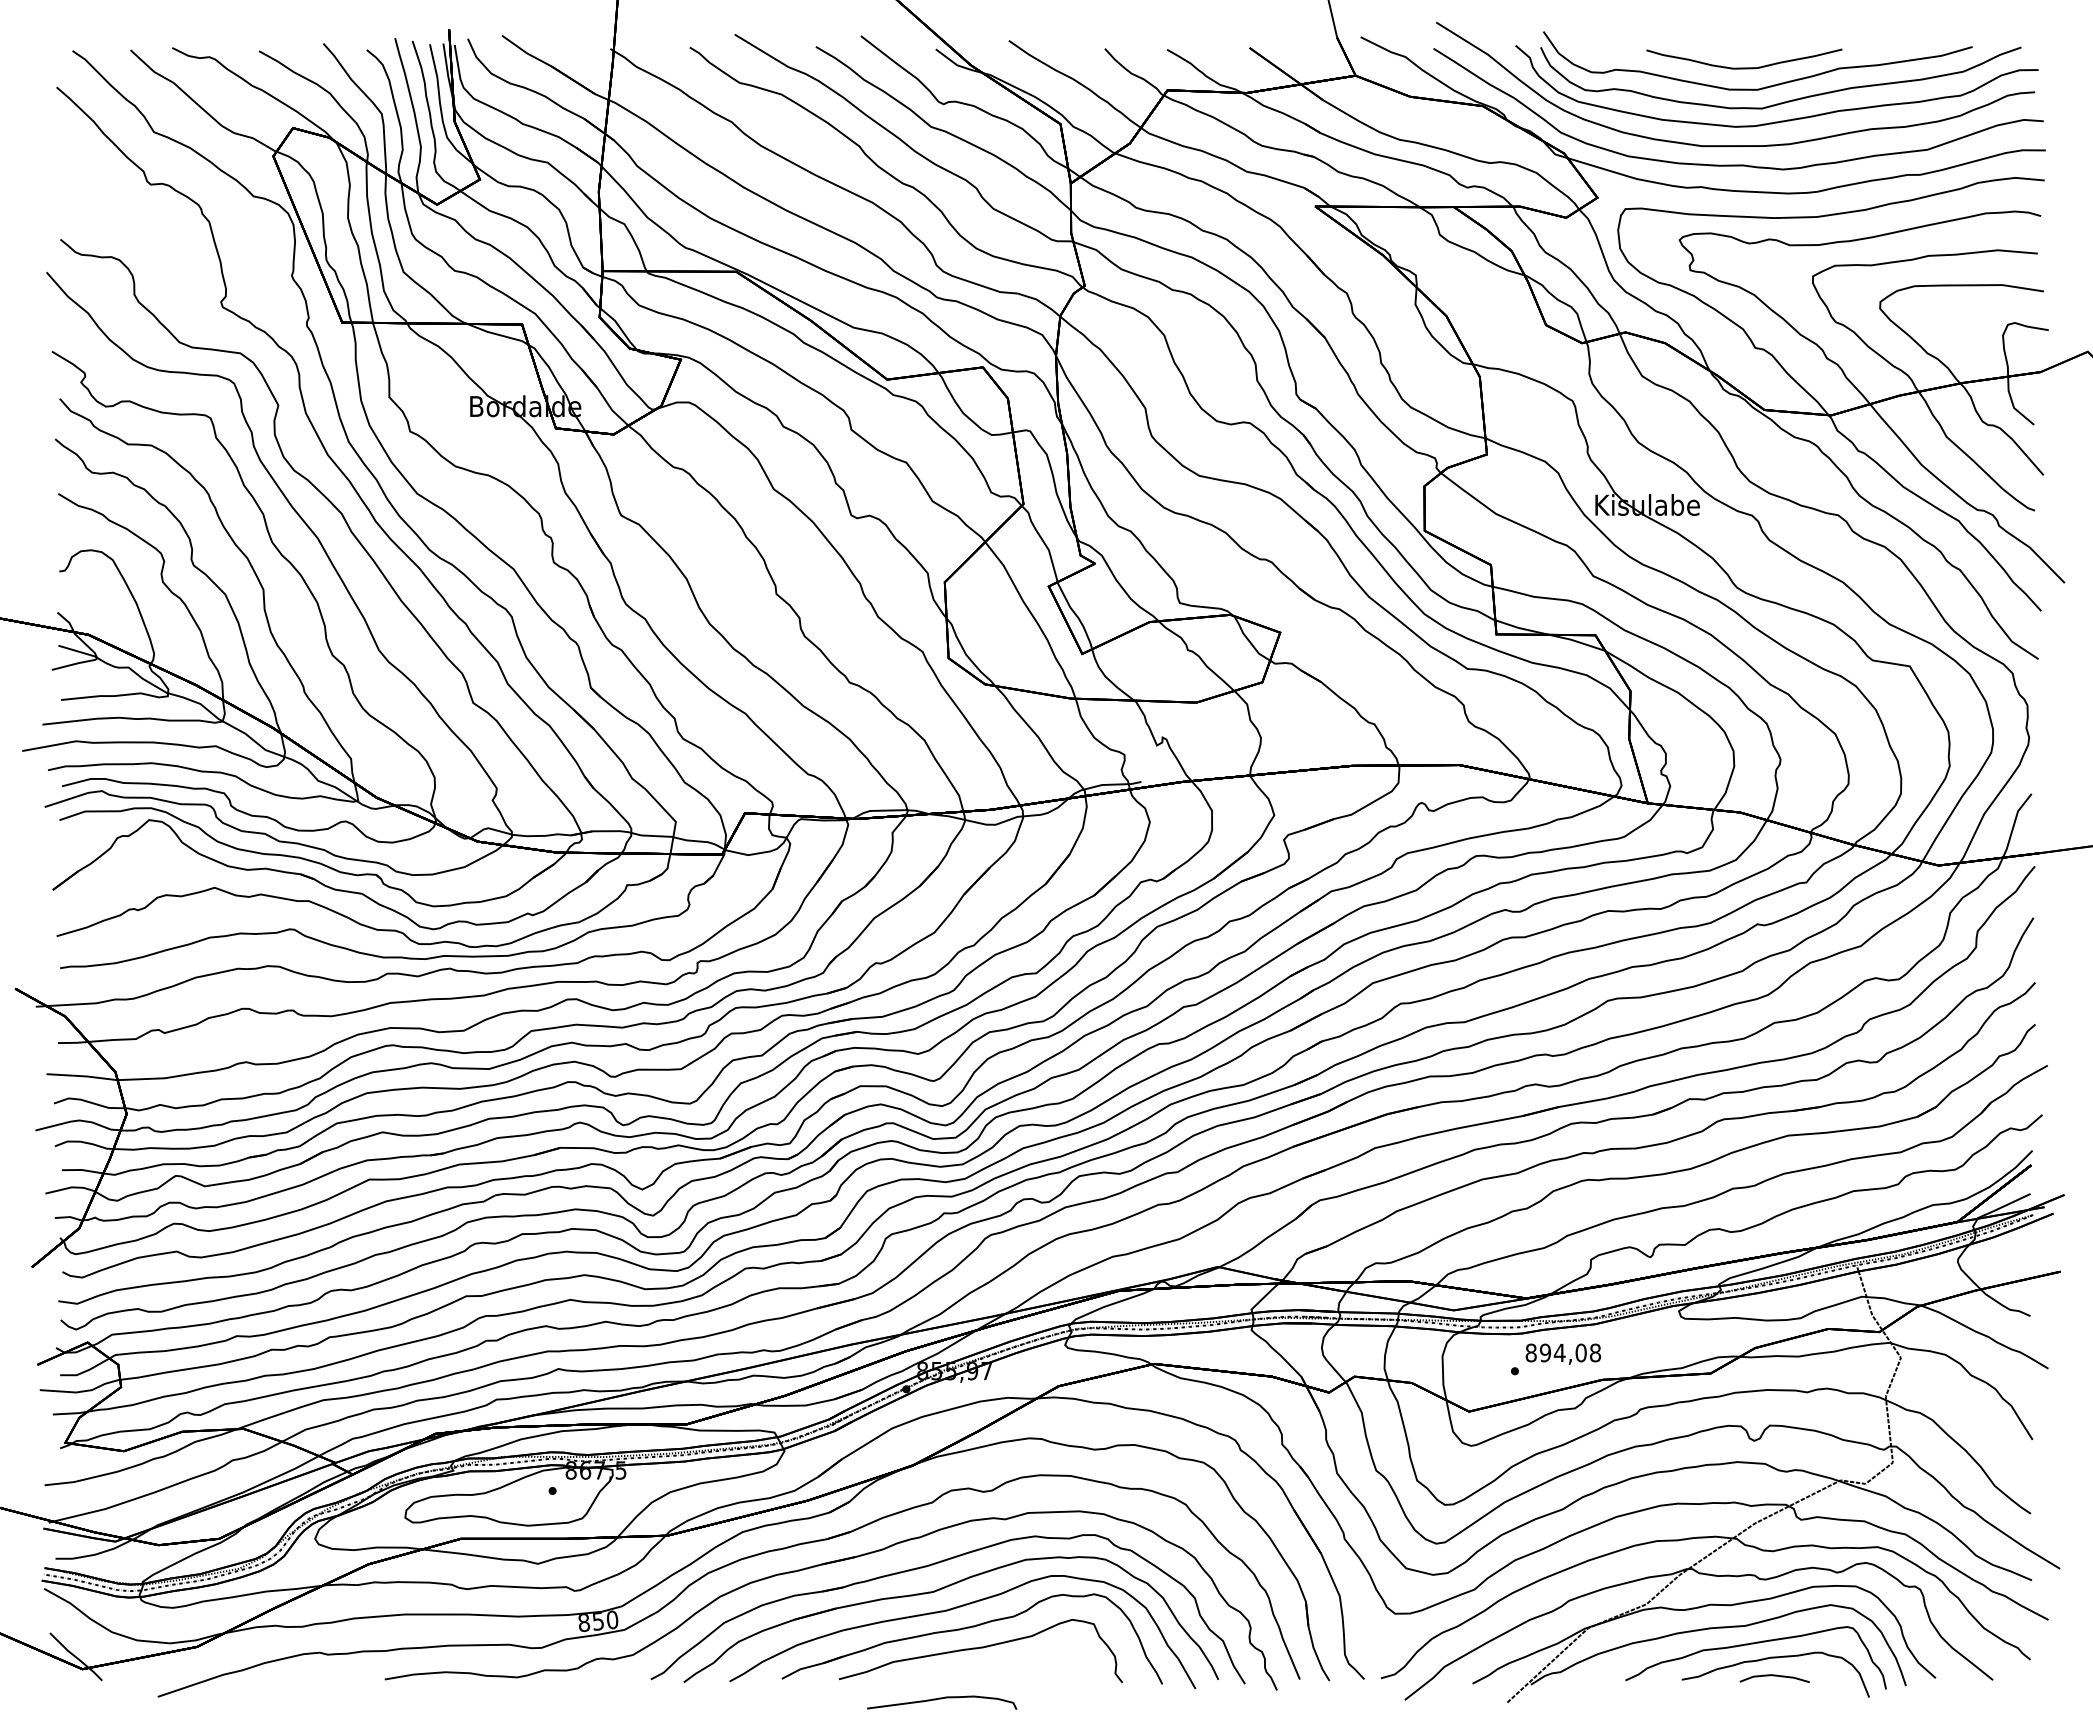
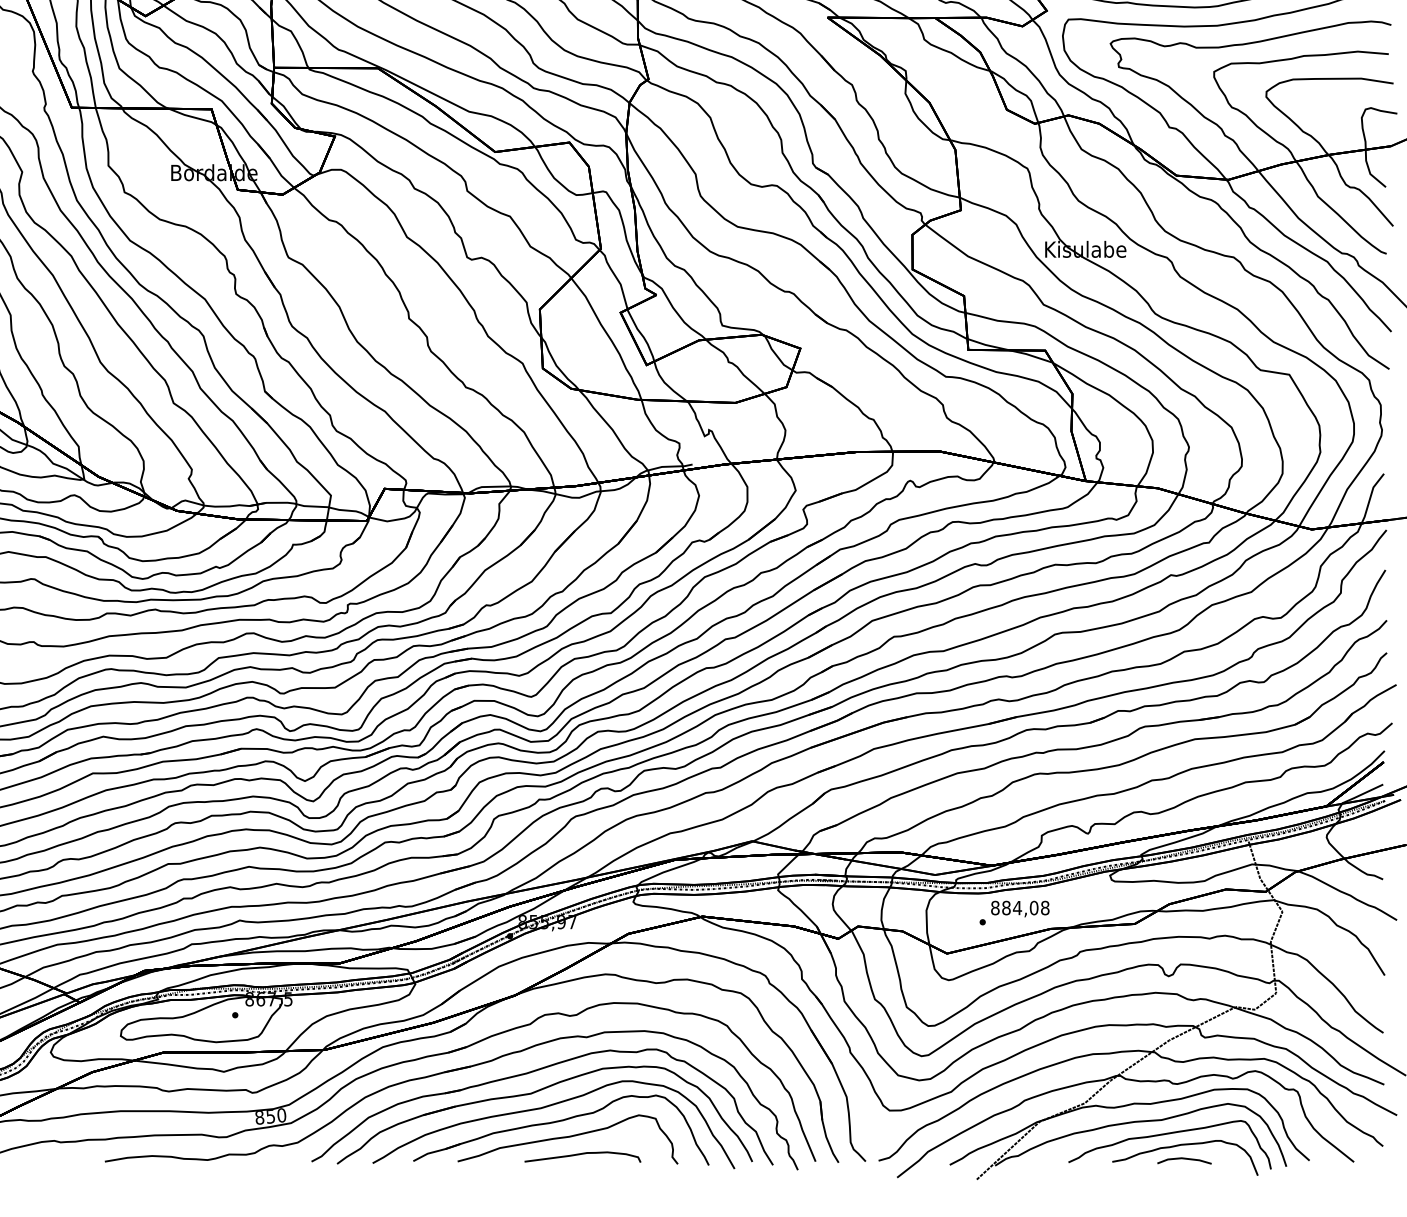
text: (1545, 1353) -> (1006, 908), 894,08 -> 884,08
curve: (942, 1699) -> (583, 1154), moved

